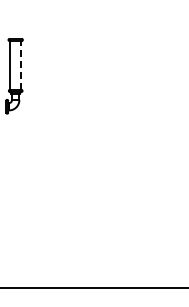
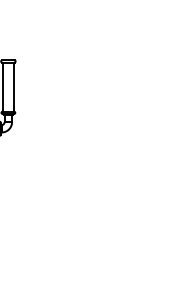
line: (21, 64) -> (14, 86), dashed -> solid

